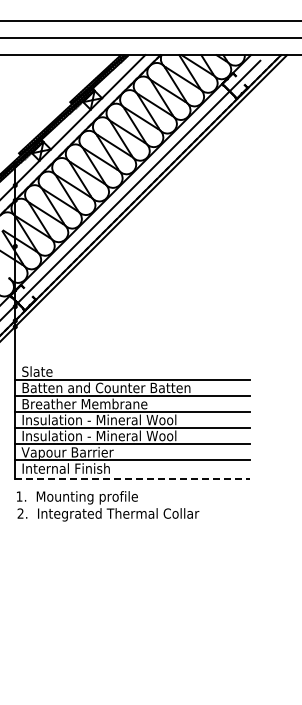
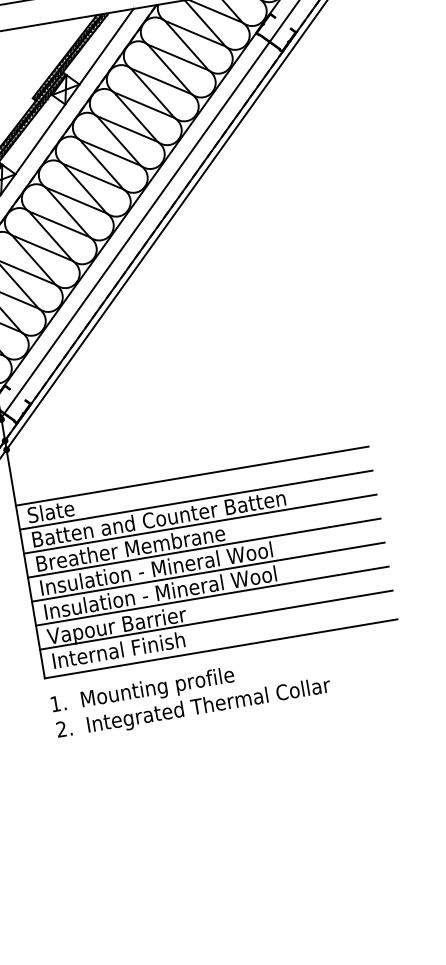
line: (132, 363) -> (191, 475), added
line: (133, 478) -> (222, 648), dashed -> solid

